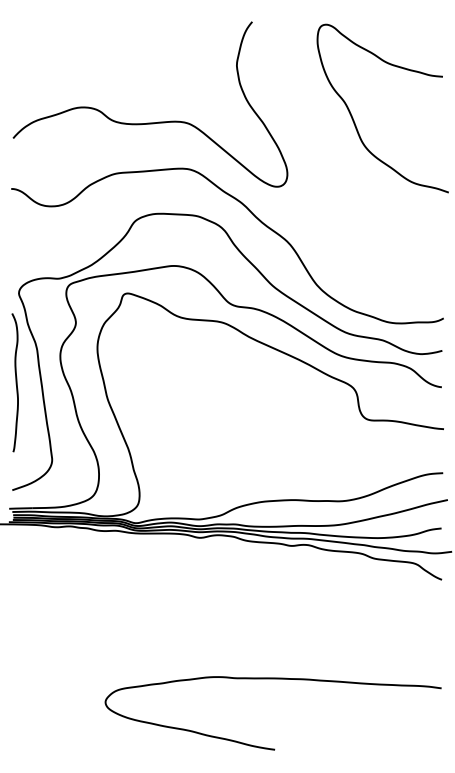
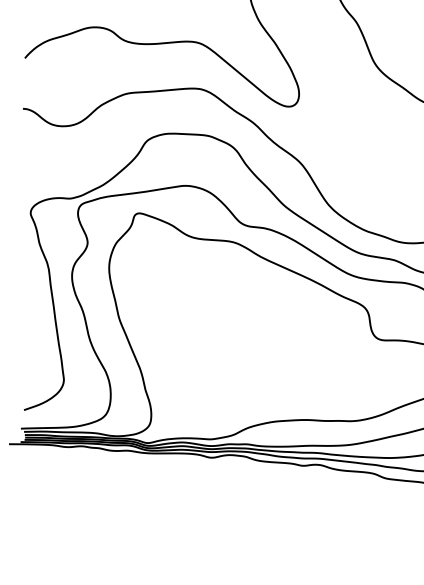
curve: (15, 382) -> (27, 302), removed

